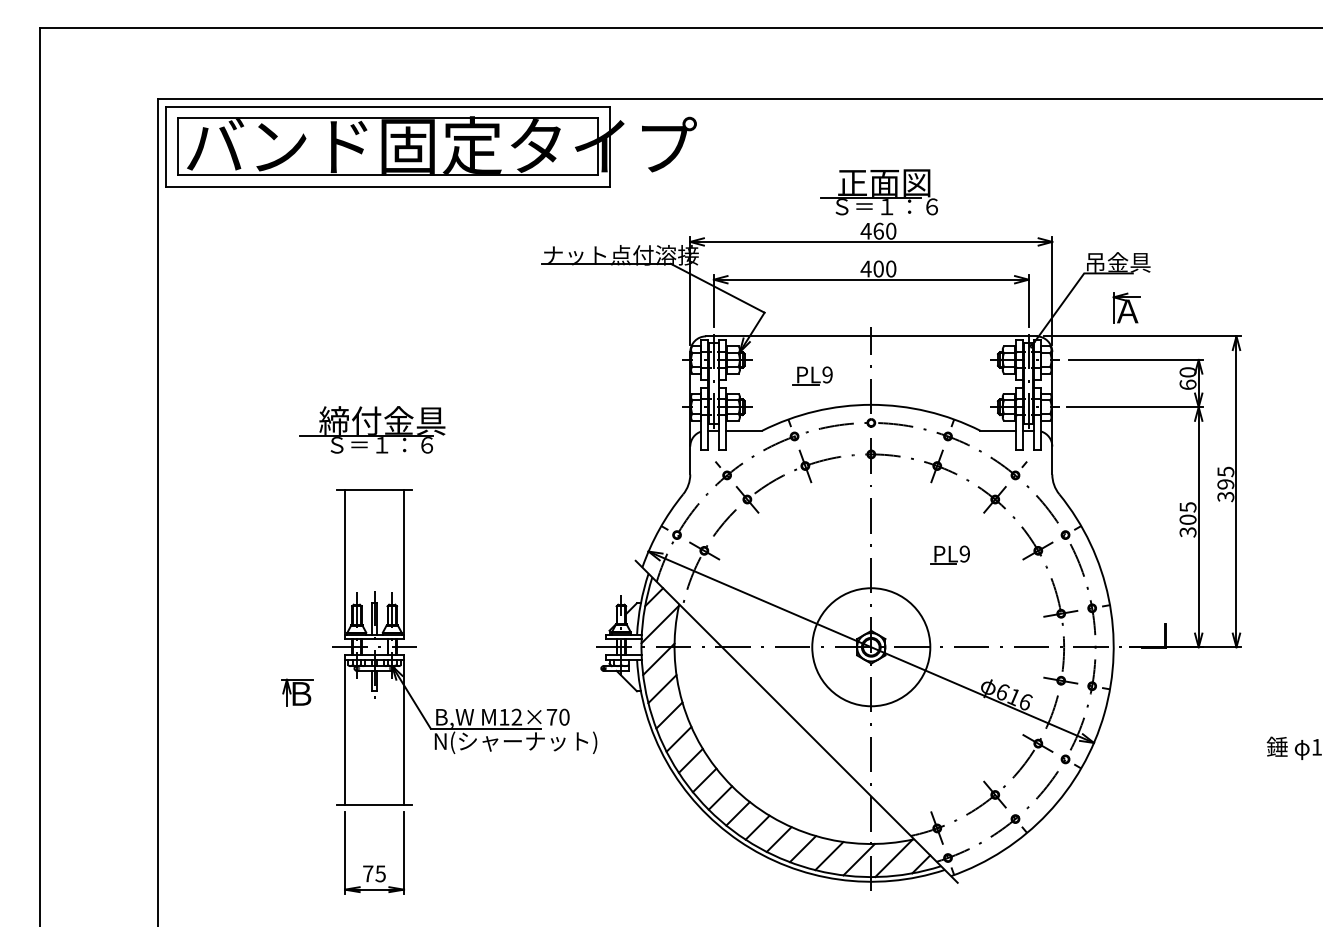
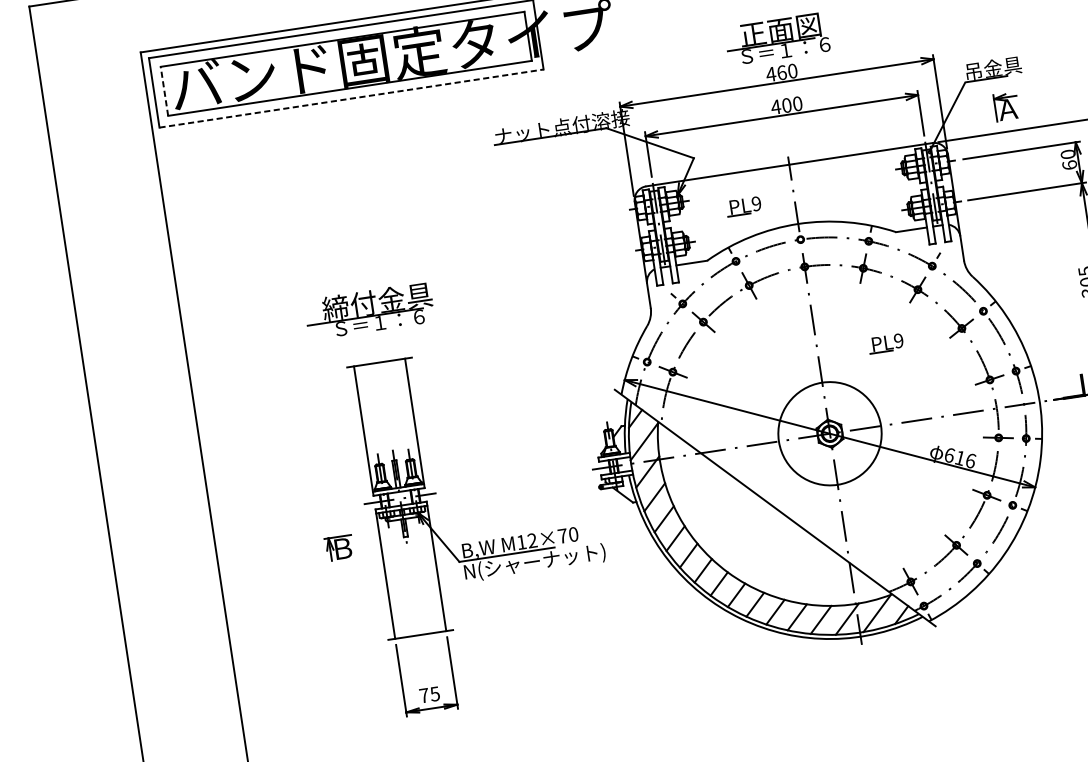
line: (177, 146) -> (164, 91), solid -> dashed
line: (388, 186) -> (351, 98), solid -> dashed

